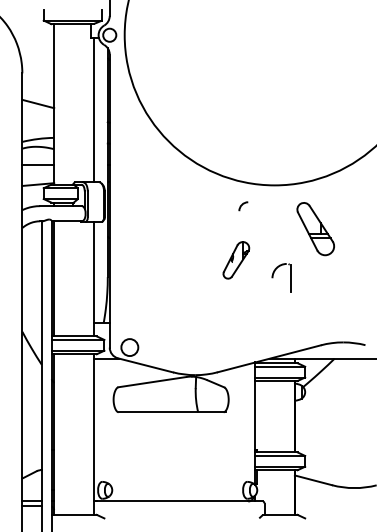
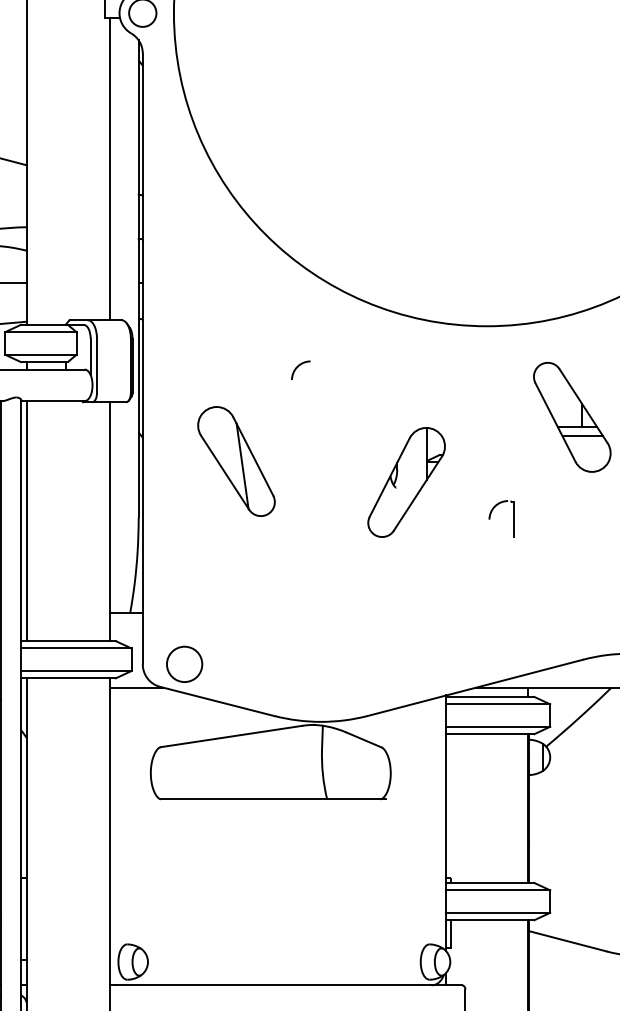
curve: (242, 205) -> (298, 368), moved
part: (154, 250) -> (236, 462), added
part: (236, 260) -> (407, 482), size x1.43
part: (281, 277) -> (500, 518), size x0.62

